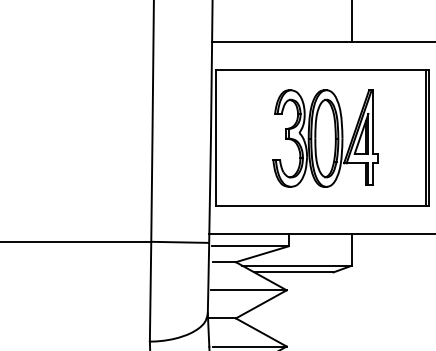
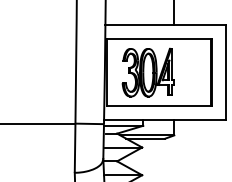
part: (323, 138) -> (147, 72), moved

